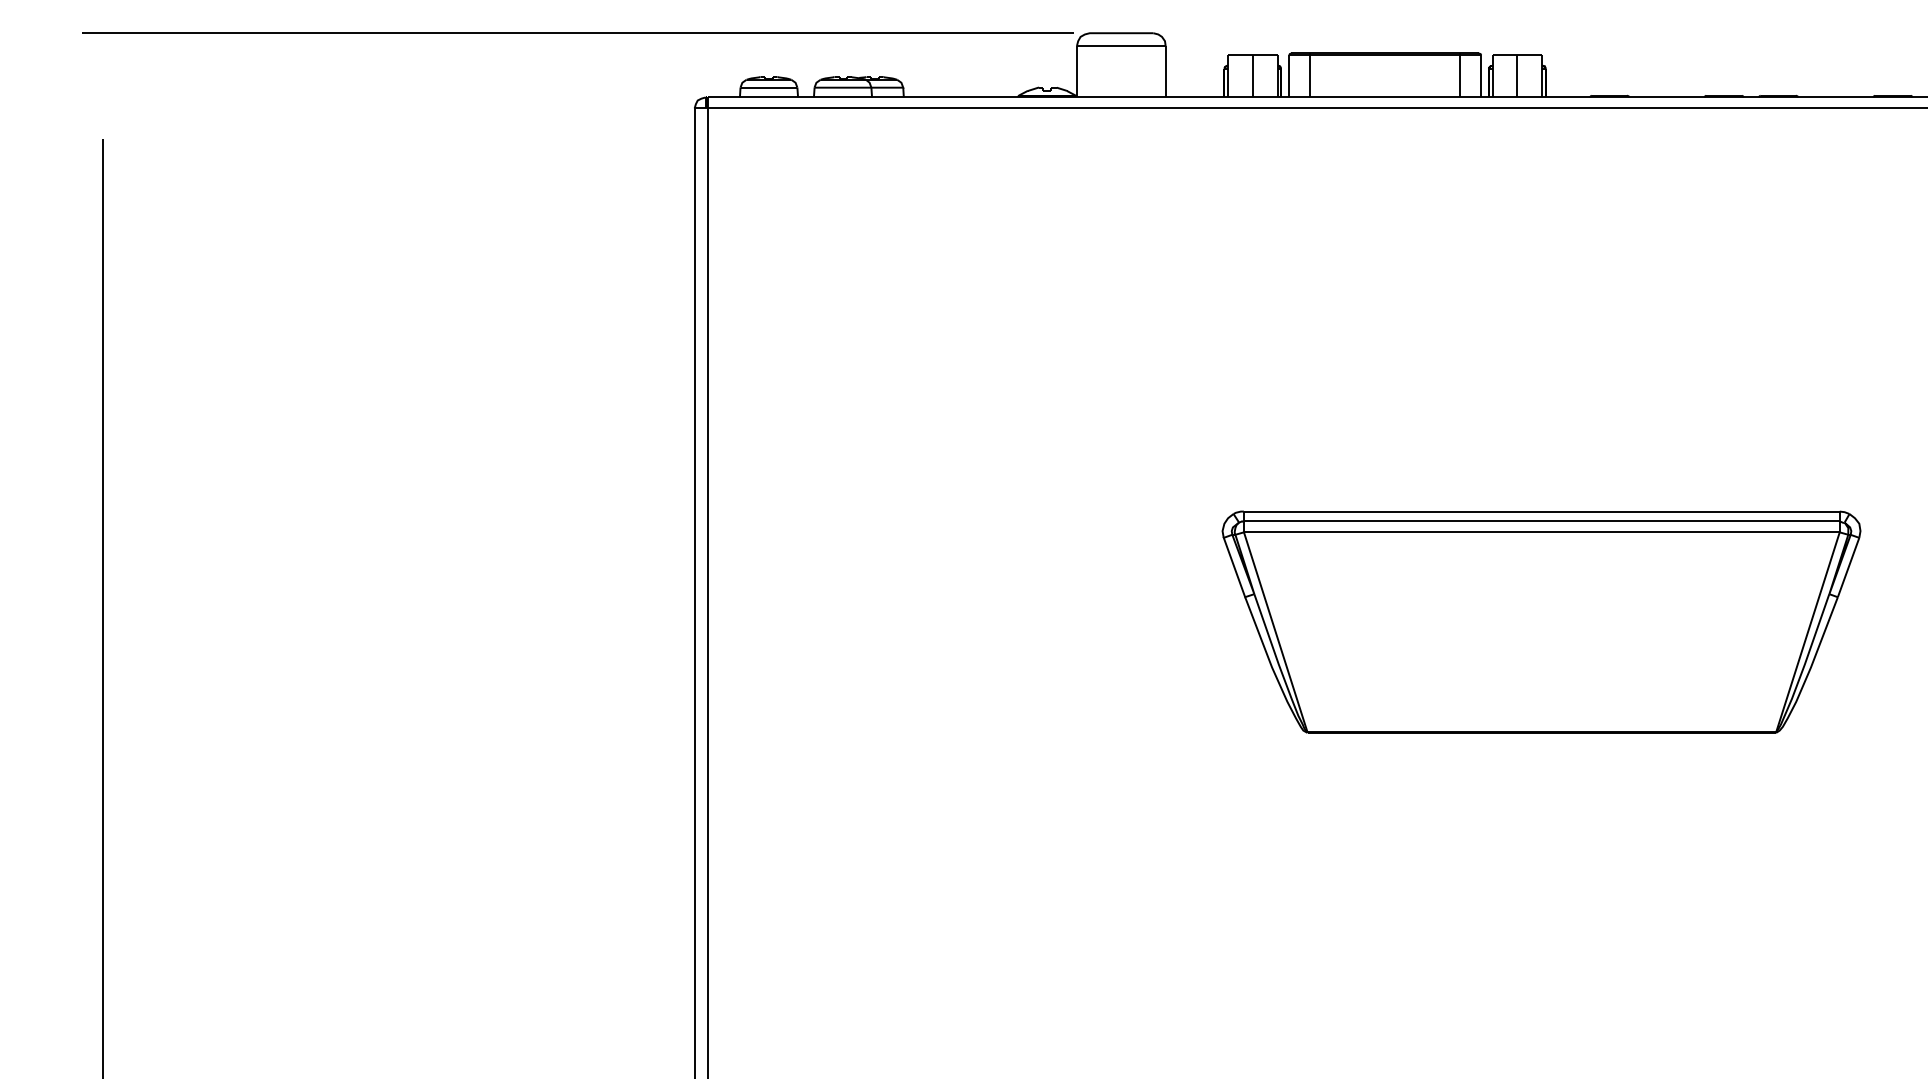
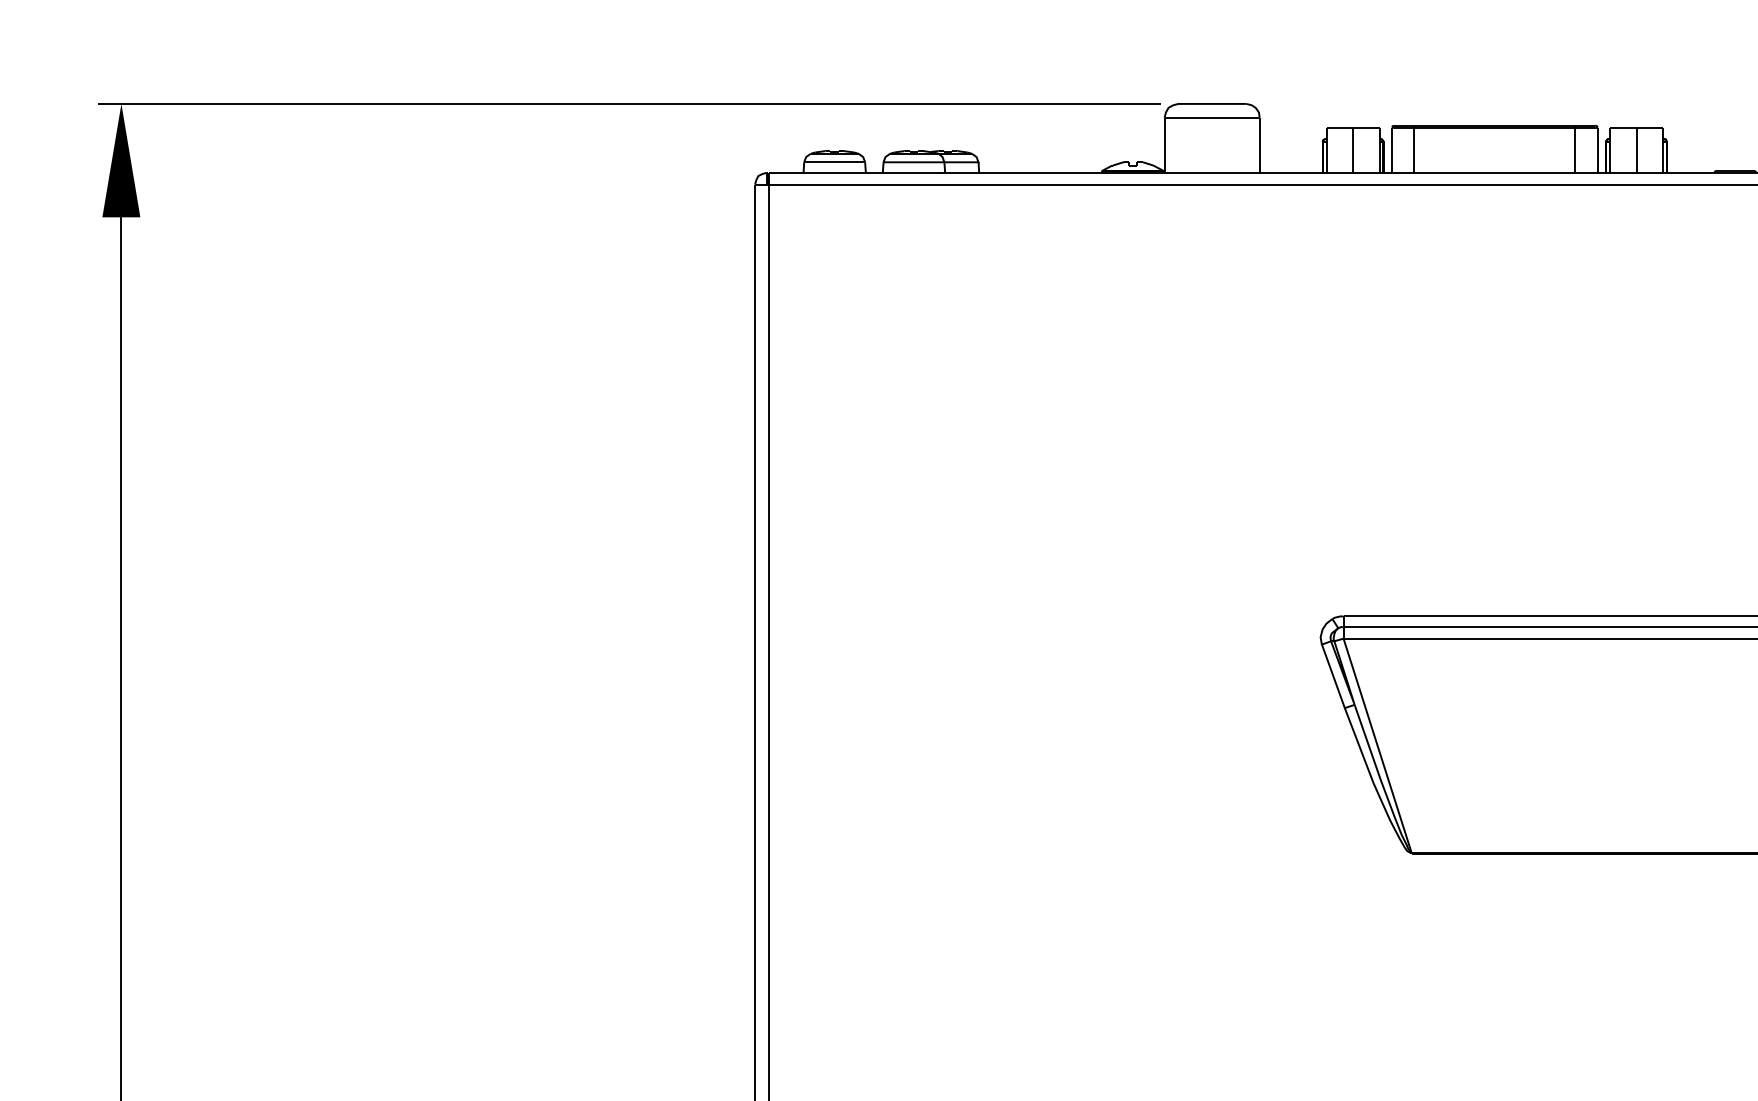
fill: (102, 86) -> (120, 161), added

